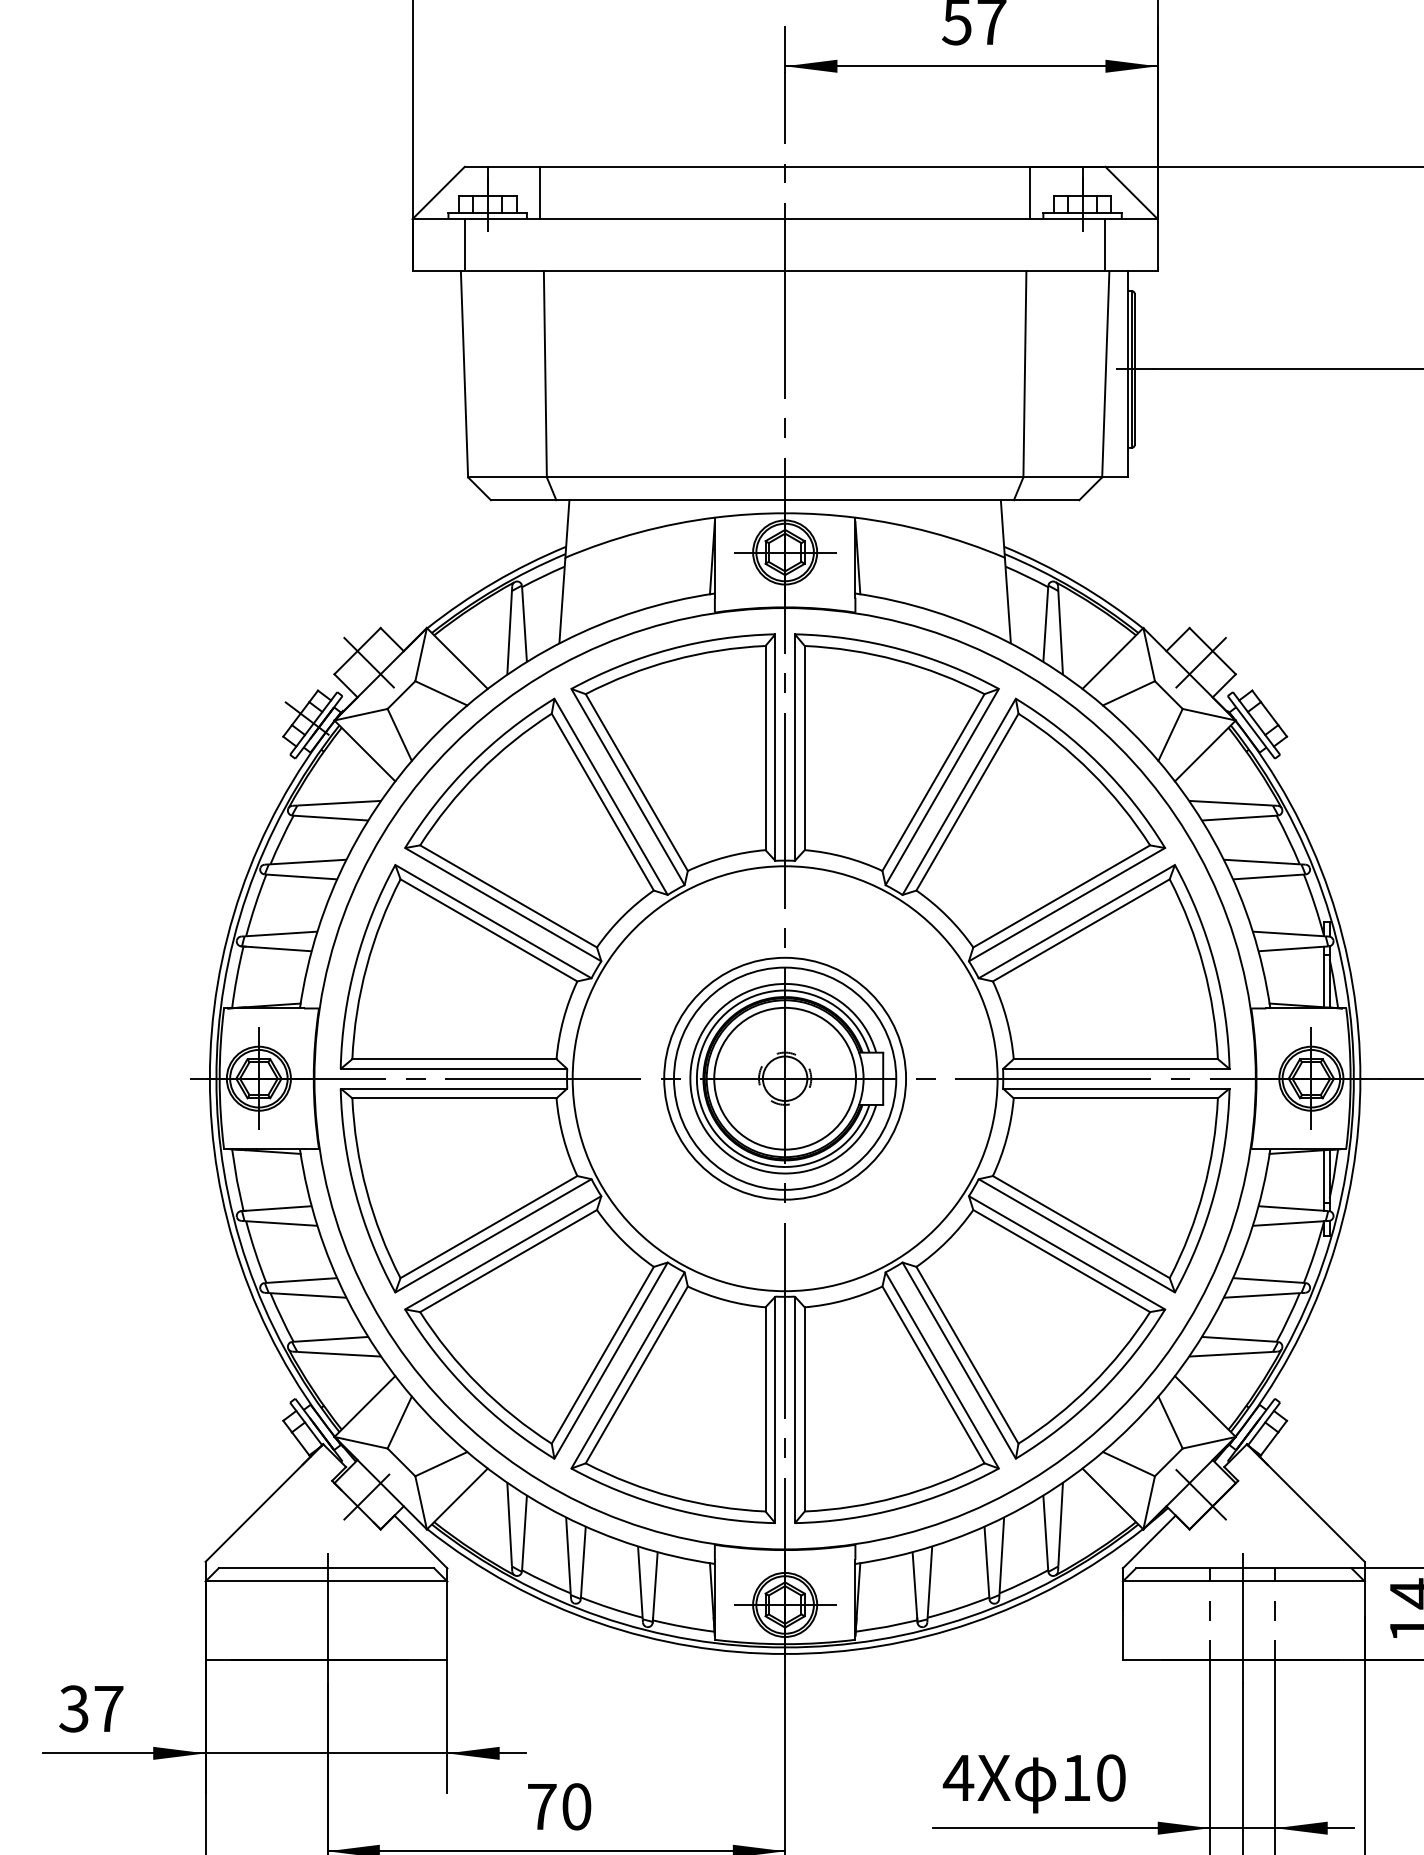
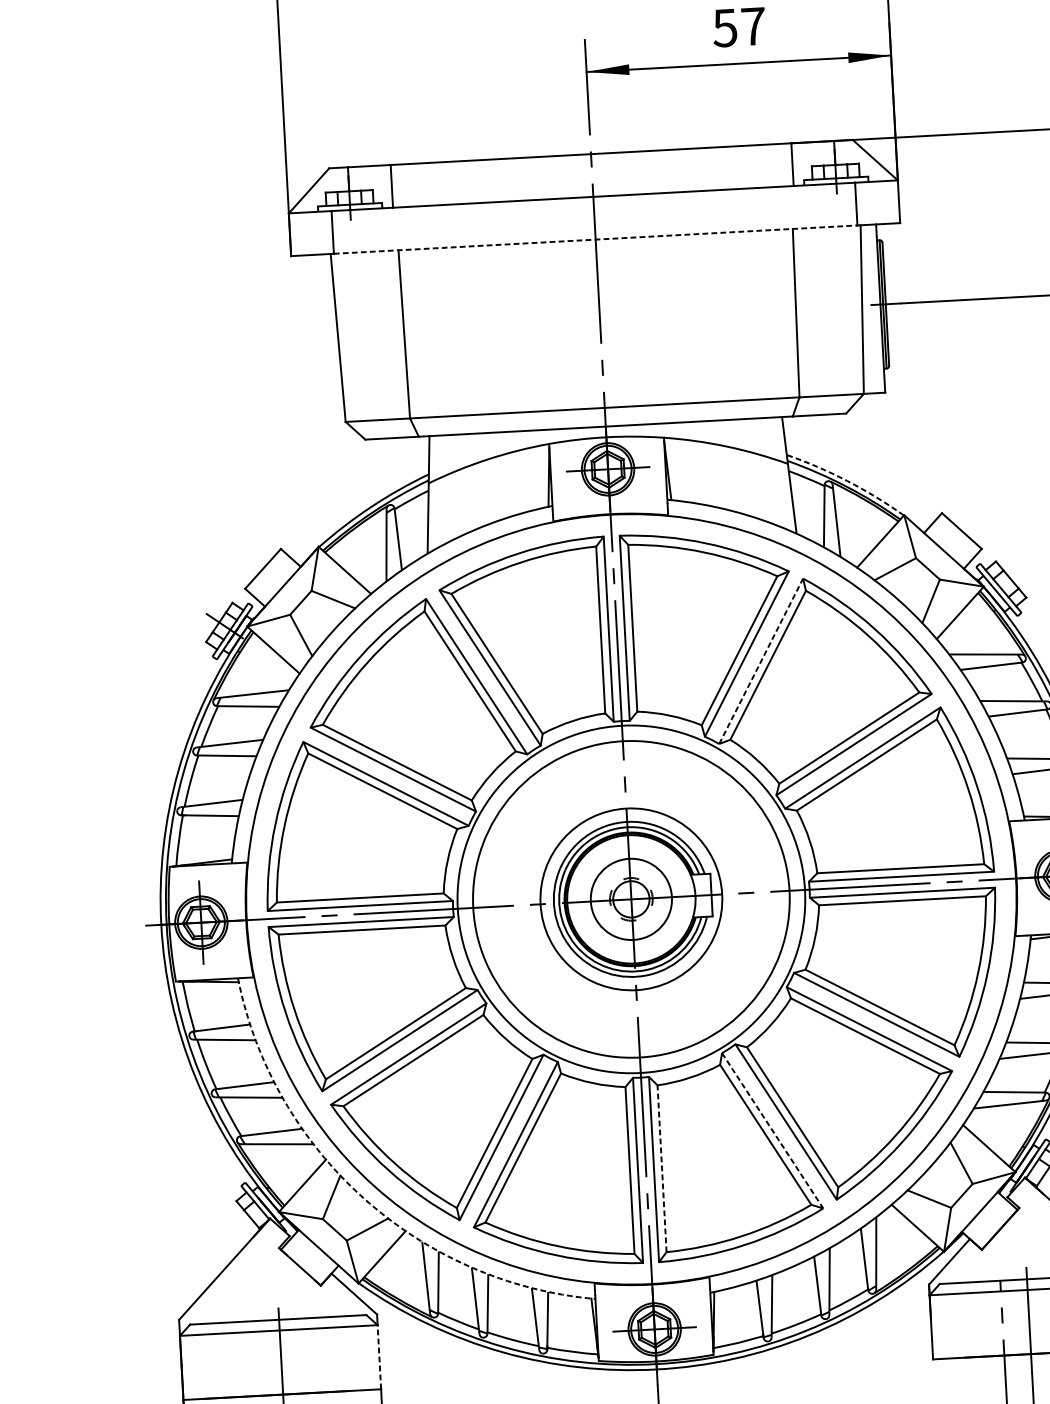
line: (785, 271) -> (595, 239), solid -> dashed
arc: (1076, 582) -> (847, 480), solid -> dashed
line: (368, 662) -> (272, 577), removed
line: (1200, 662) -> (952, 540), removed
line: (959, 796) -> (761, 661), solid -> dashed
circle: (785, 1078) -> (631, 899), size x0.7
circle: (785, 1078) -> (631, 899), size x1.6
line: (942, 1370) -> (772, 1130), solid -> dashed
line: (804, 1408) -> (661, 1168), solid -> dashed
arc: (438, 1425) -> (363, 1198), solid -> dashed
line: (1200, 1494) -> (989, 1220), removed
line: (366, 1496) -> (307, 1259), removed
line: (447, 1620) -> (379, 1357), solid -> dashed

